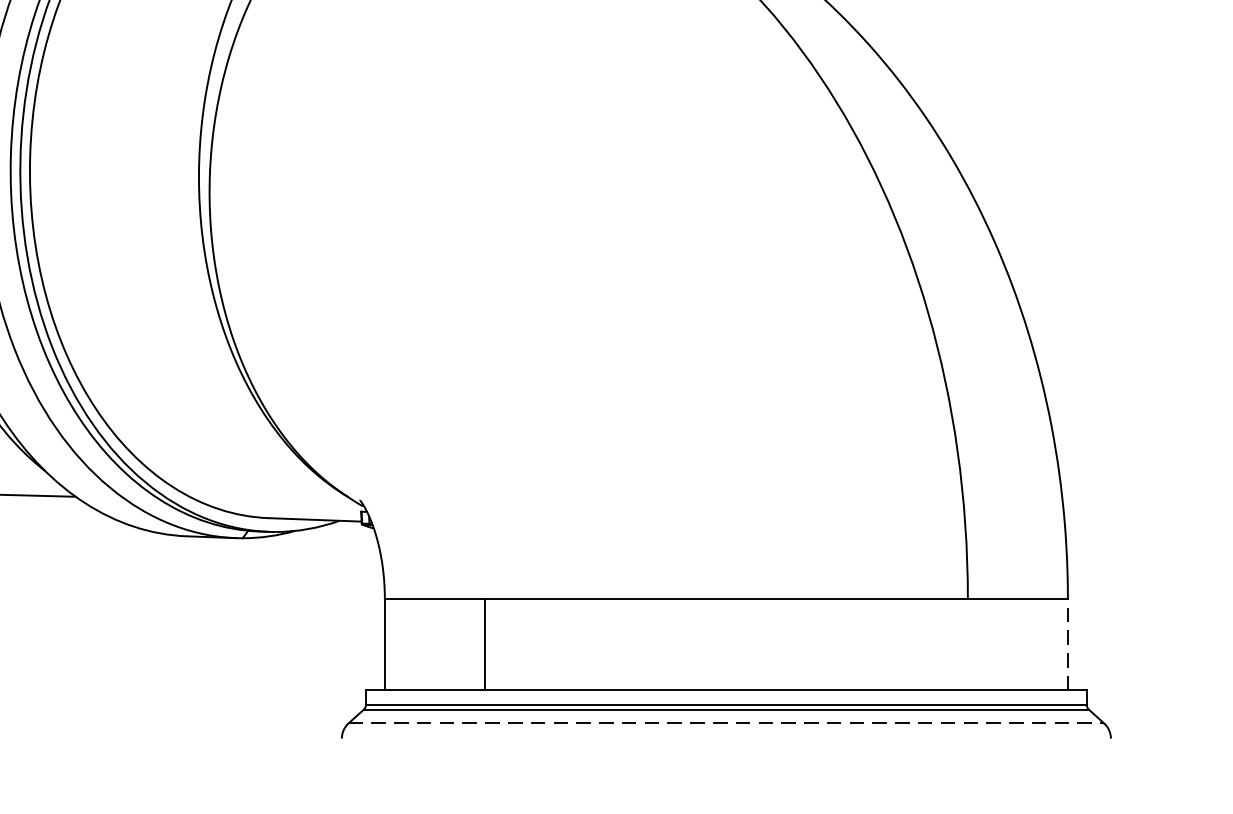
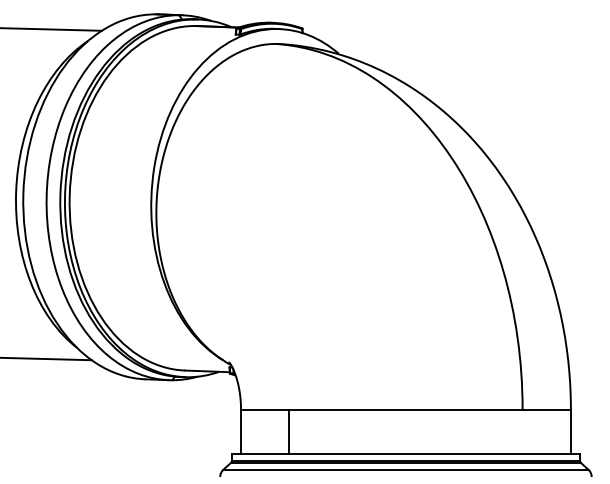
line: (1067, 644) -> (570, 431), dashed -> solid
line: (727, 723) -> (406, 469), dashed -> solid

